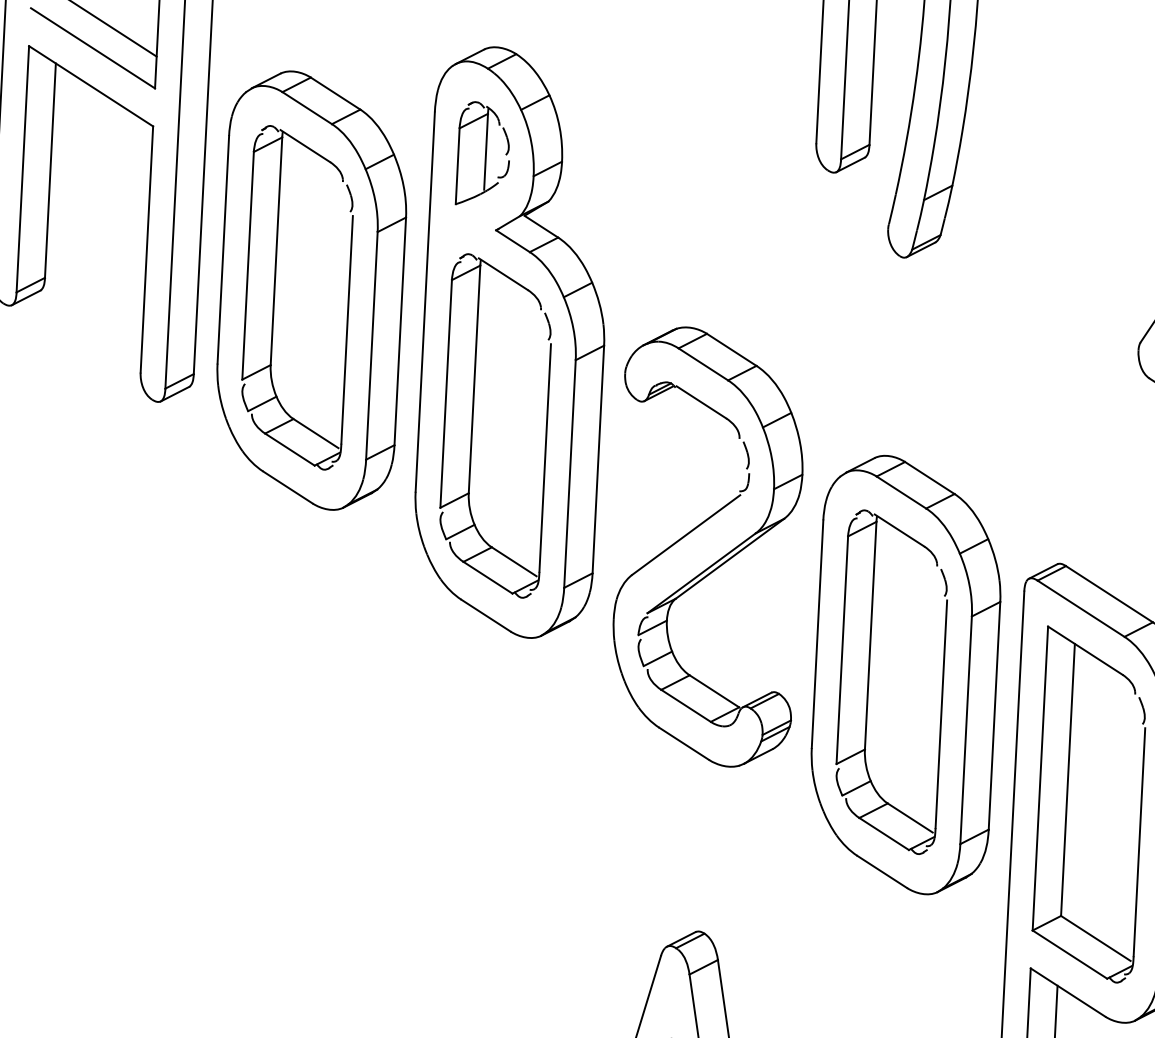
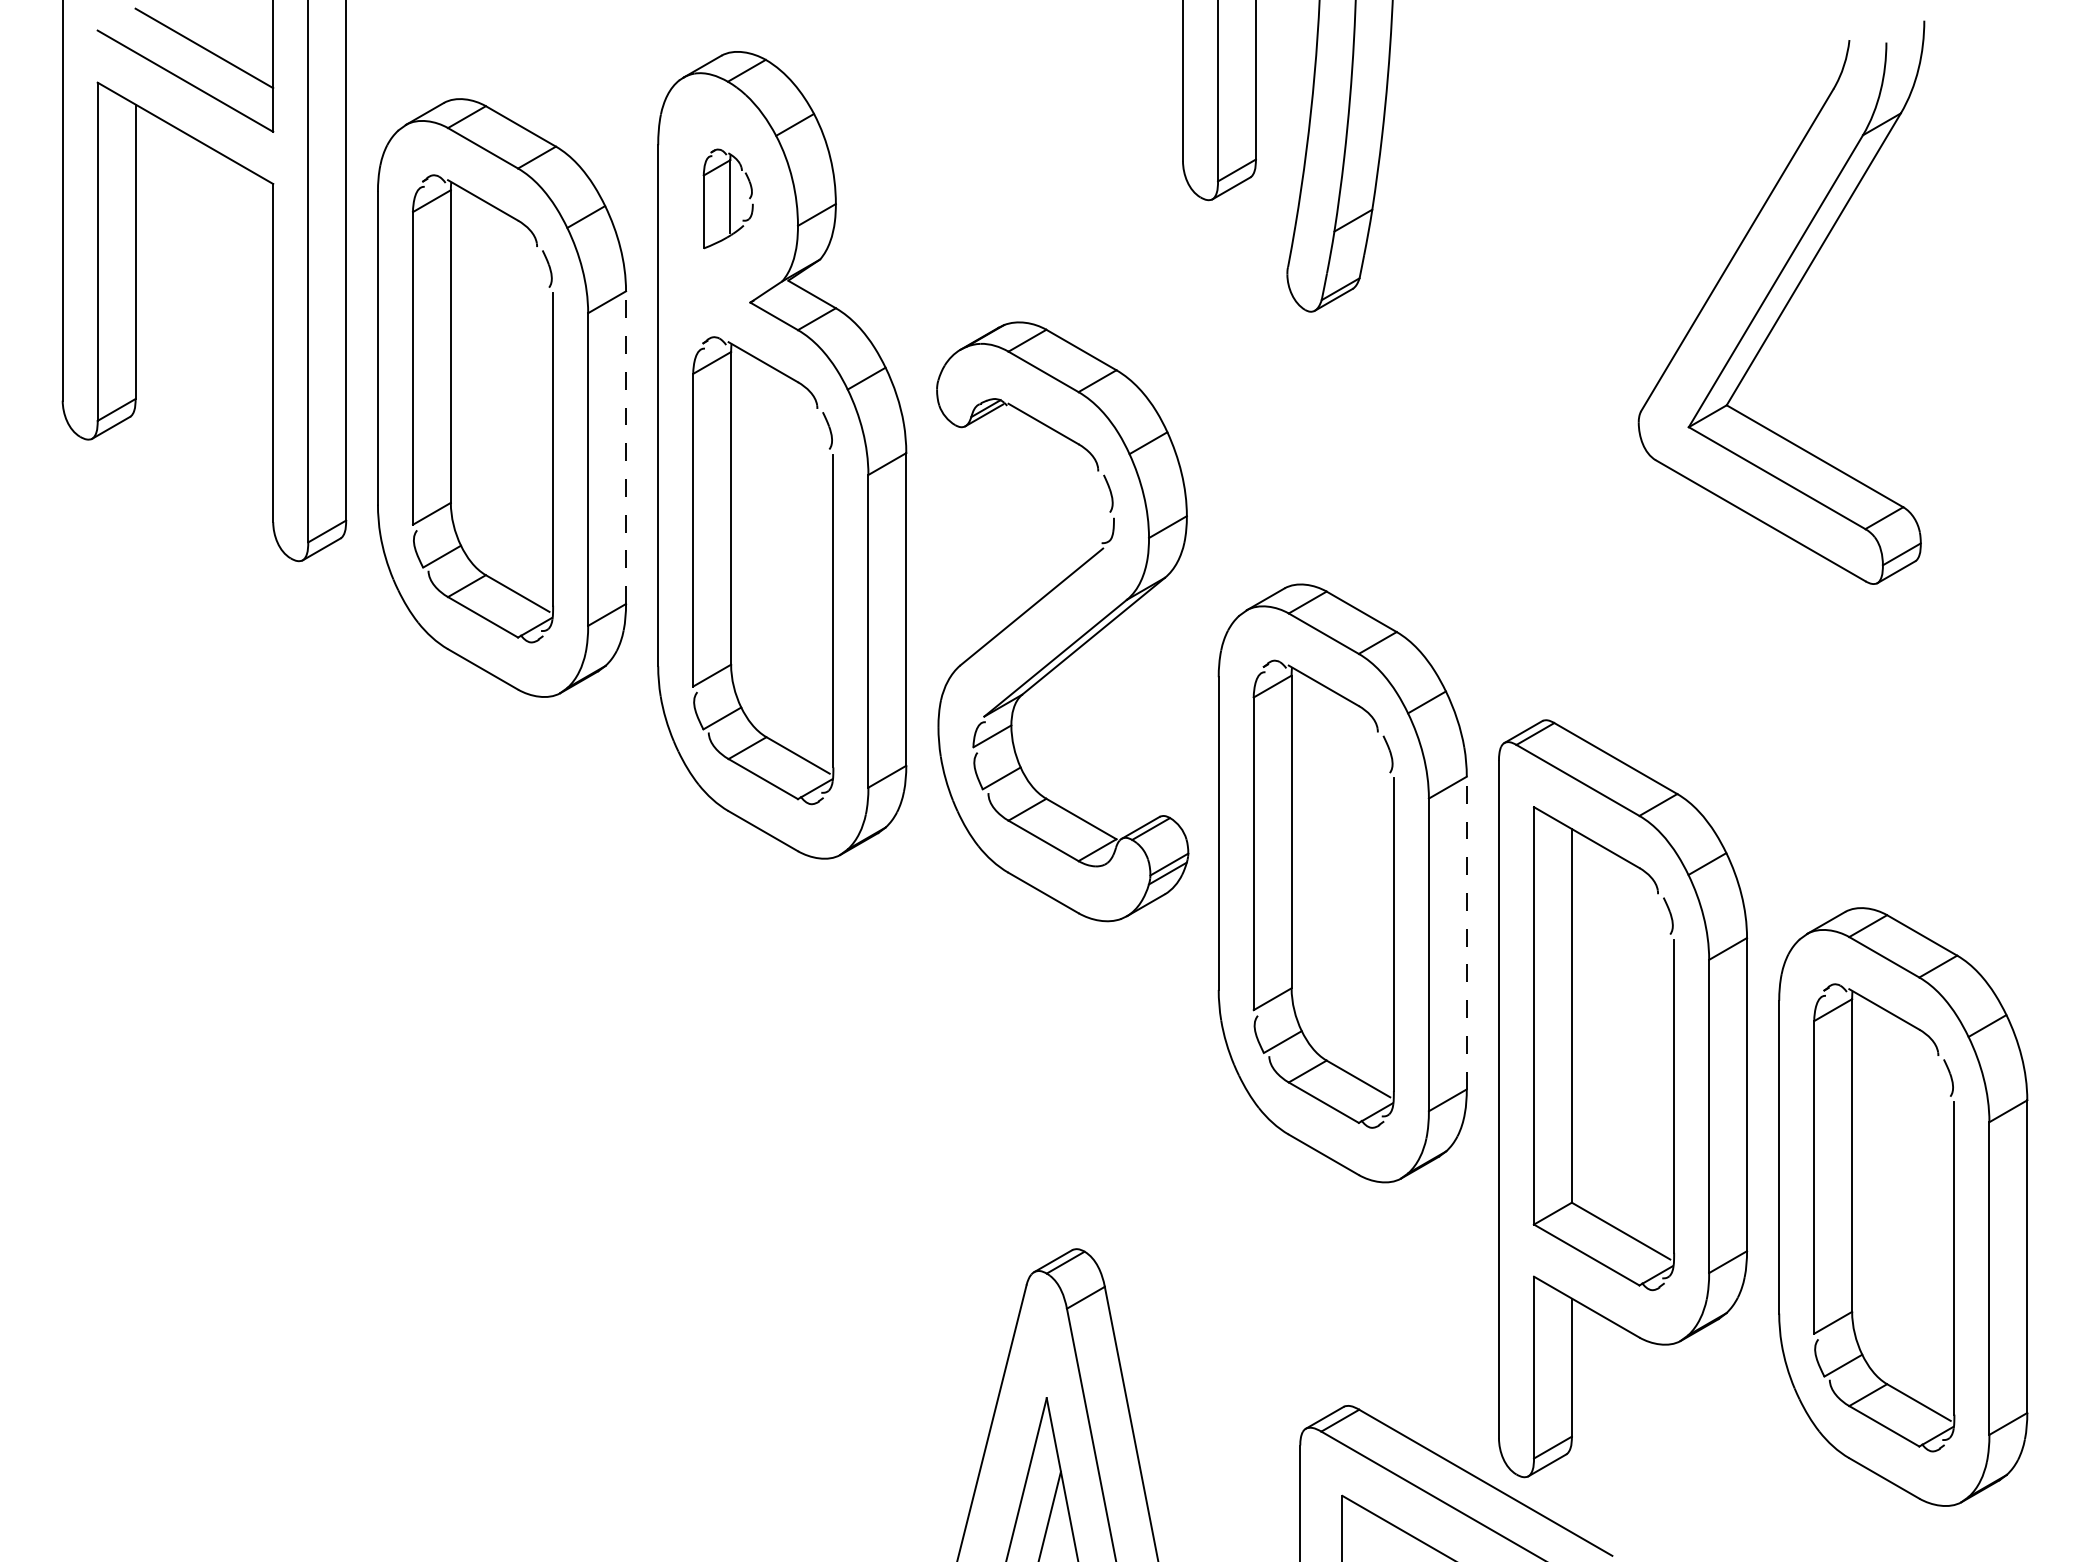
part: (484, 153) -> (728, 198), size x0.7
line: (400, 331) -> (626, 447), solid -> dashed
part: (717, 560) -> (1076, 639), moved
line: (994, 715) -> (1466, 932), solid -> dashed

